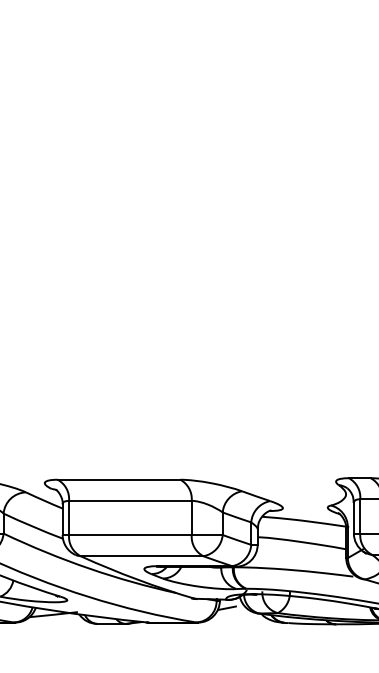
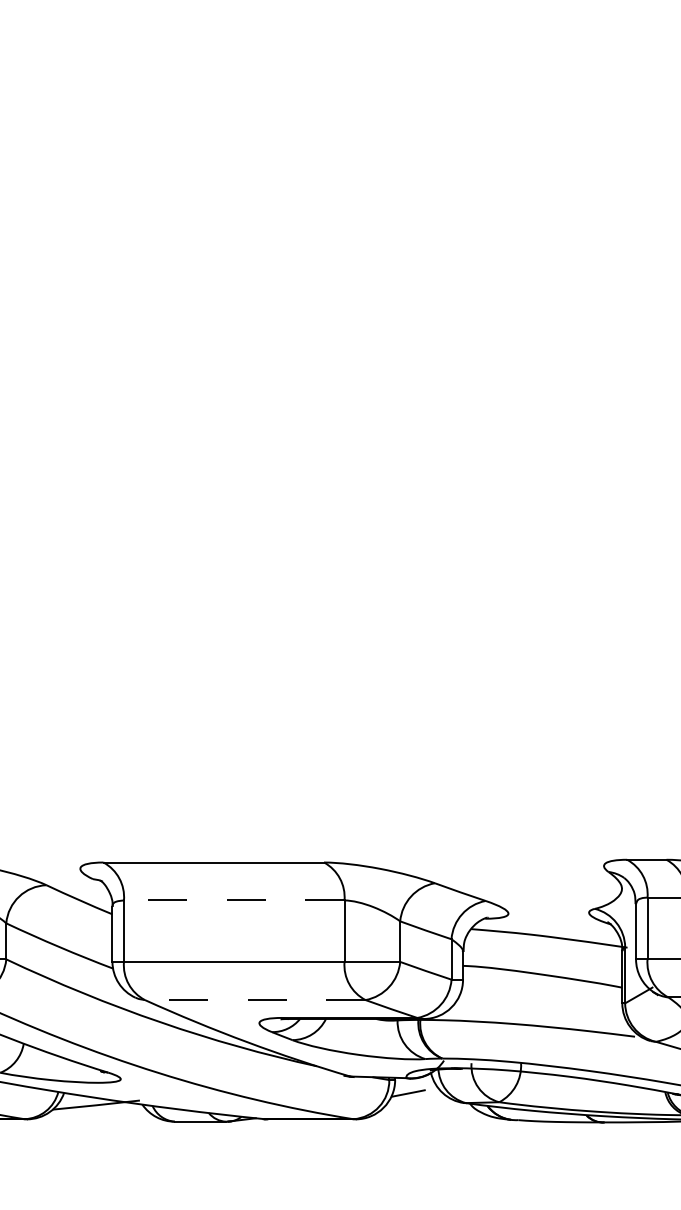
line: (129, 500) -> (232, 899), solid -> dashed
line: (141, 556) -> (254, 1000), solid -> dashed

